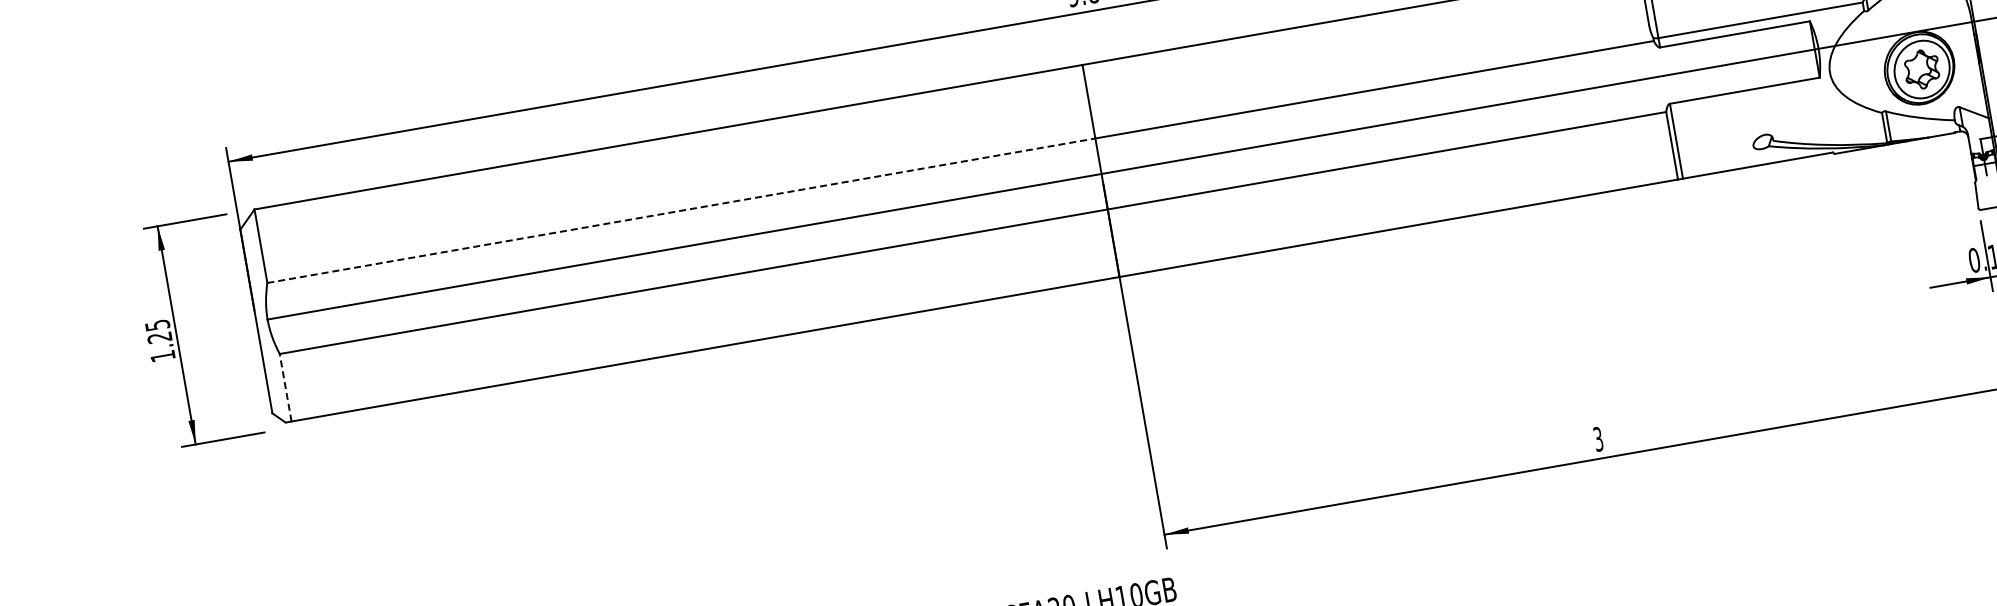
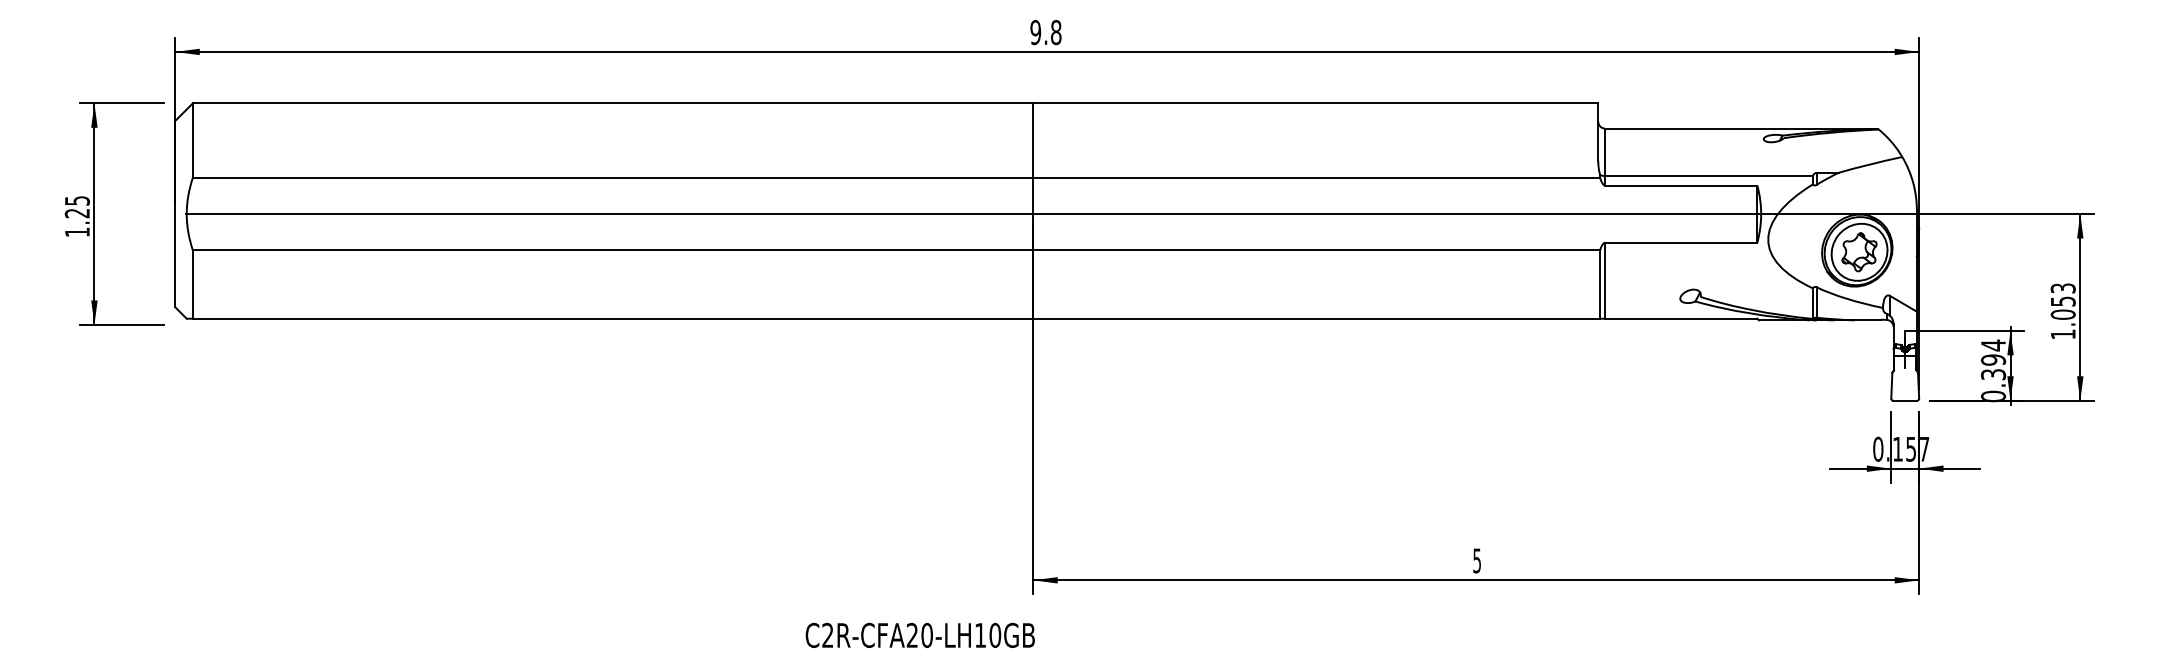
line: (681, 211) -> (613, 178), dashed -> solid
line: (285, 386) -> (192, 283), dashed -> solid
text: (1598, 438) -> (1477, 560), 3 -> 5

